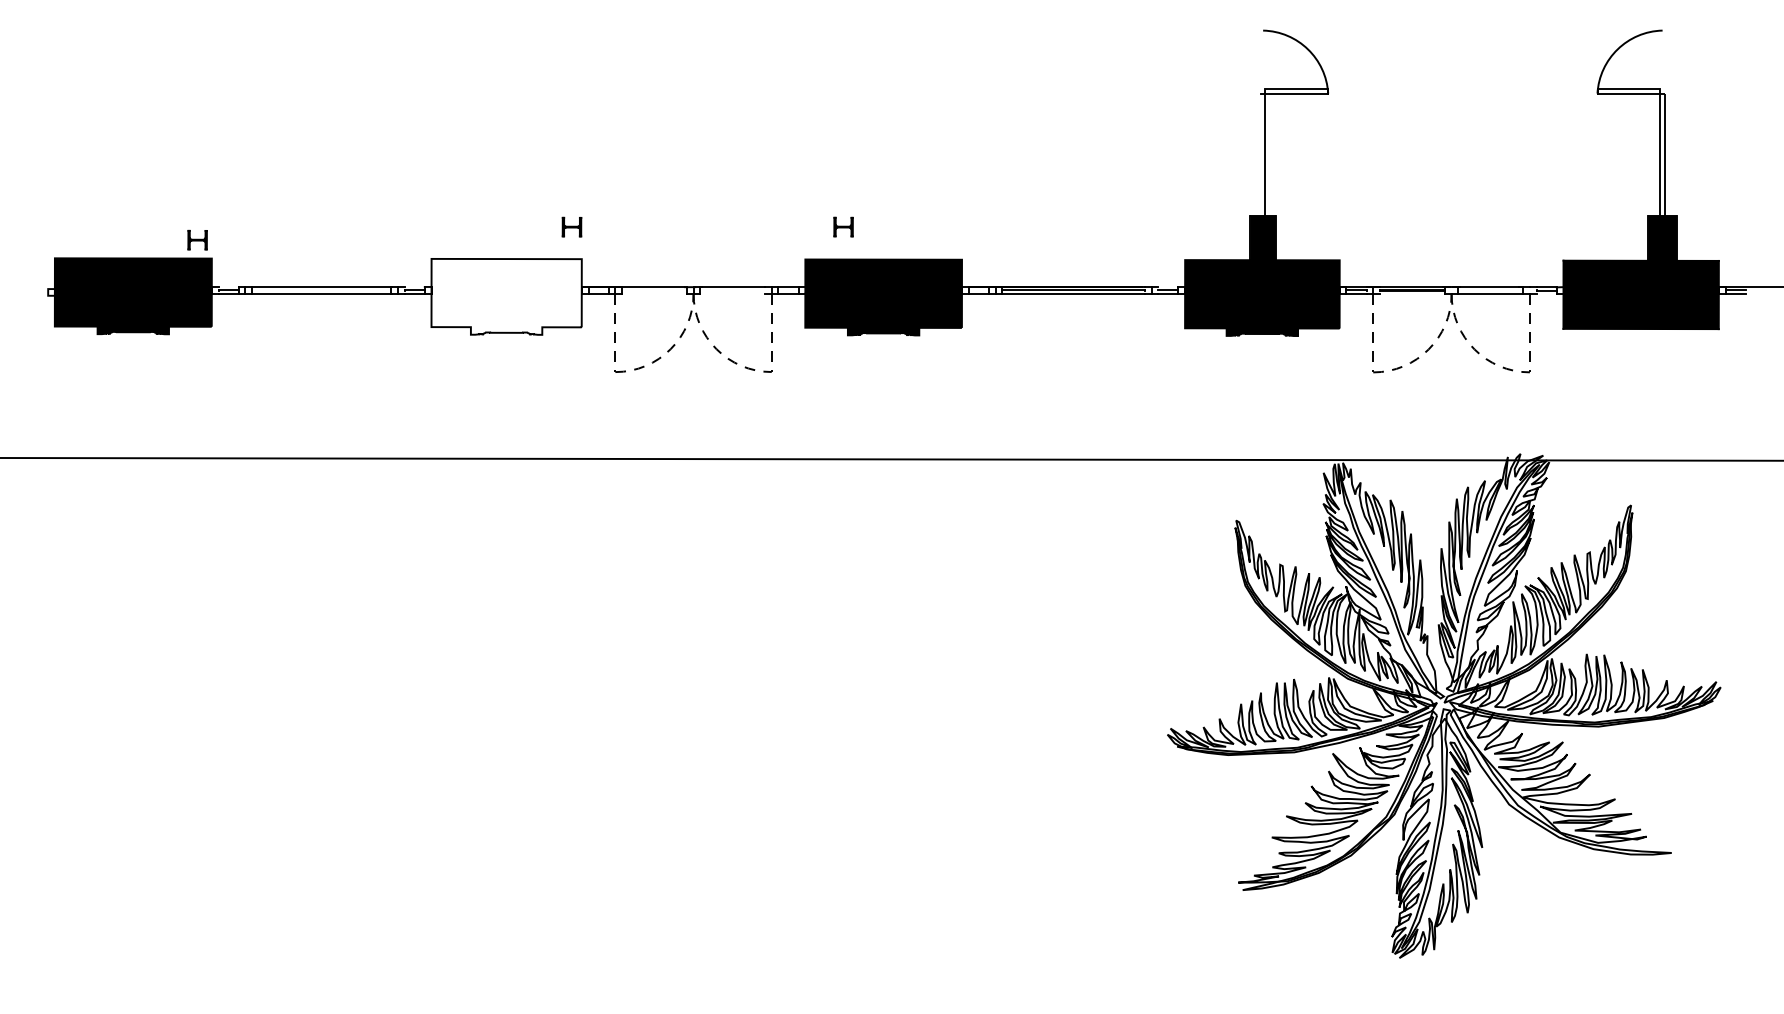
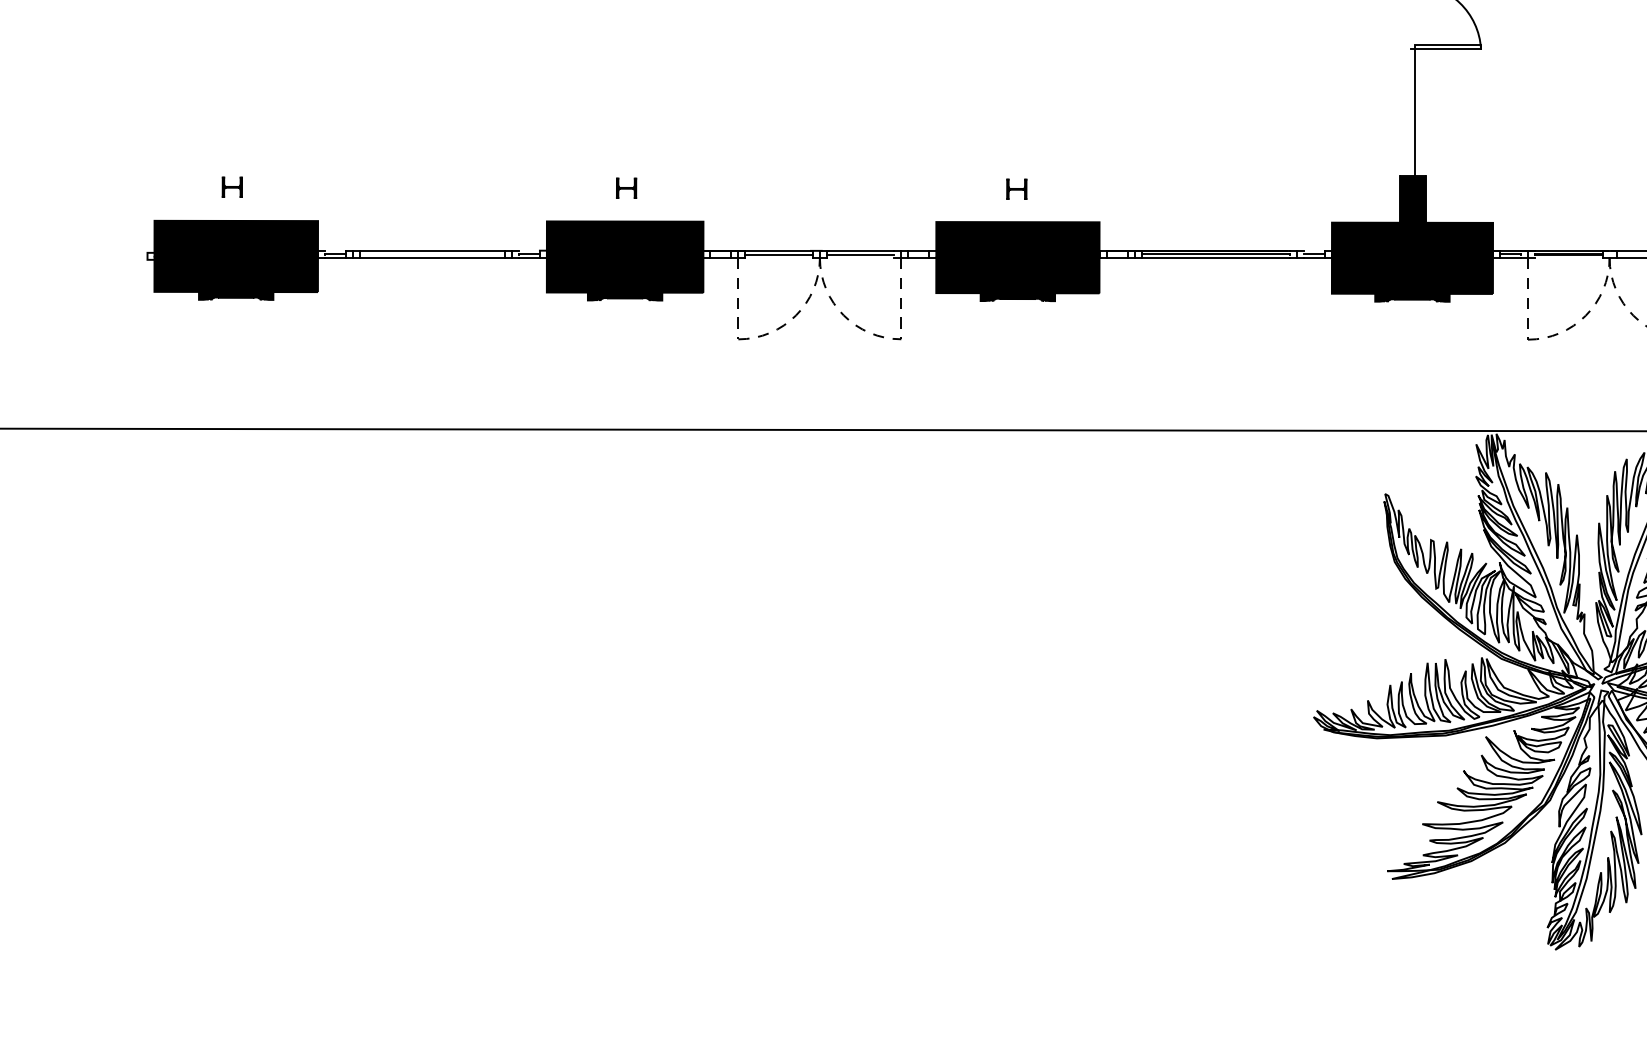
part: (571, 226) -> (626, 187), moved
part: (843, 226) -> (1016, 188), moved
part: (197, 239) -> (232, 186), moved
line: (654, 291) -> (779, 255), added
line: (732, 291) -> (860, 255), added
fill: (506, 296) -> (624, 260), added

